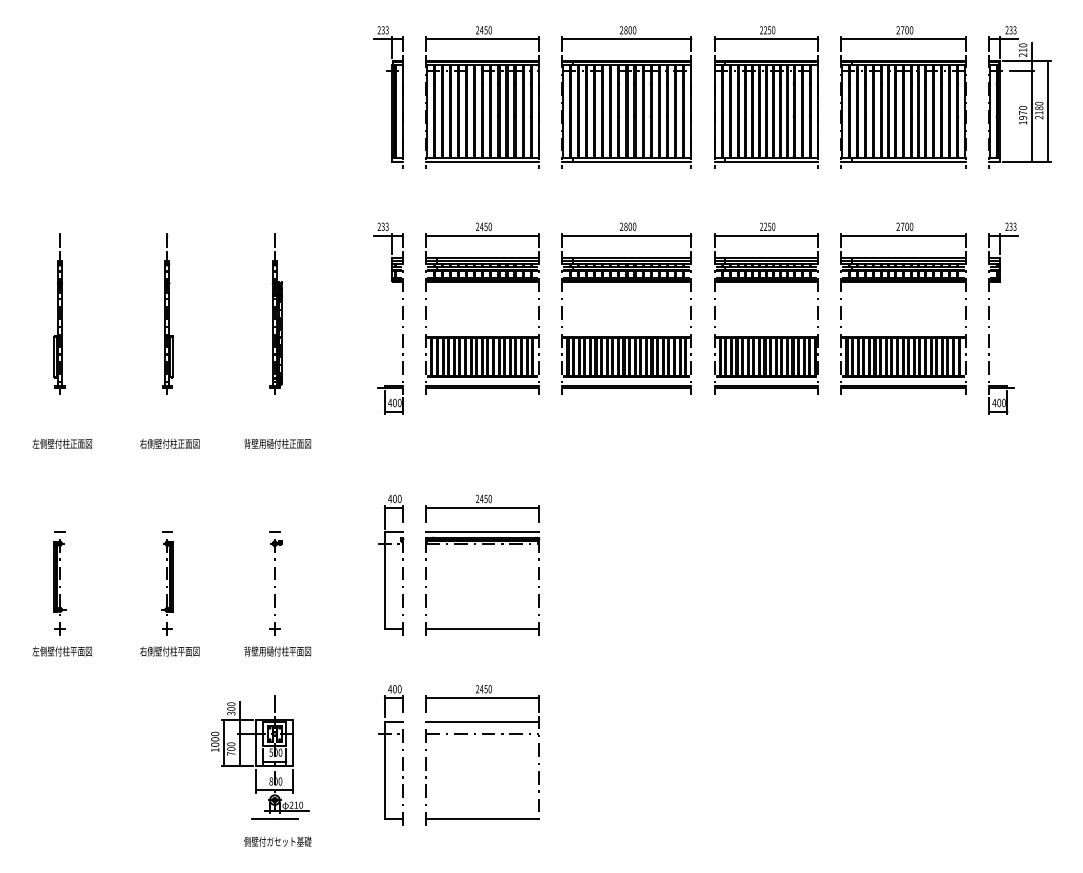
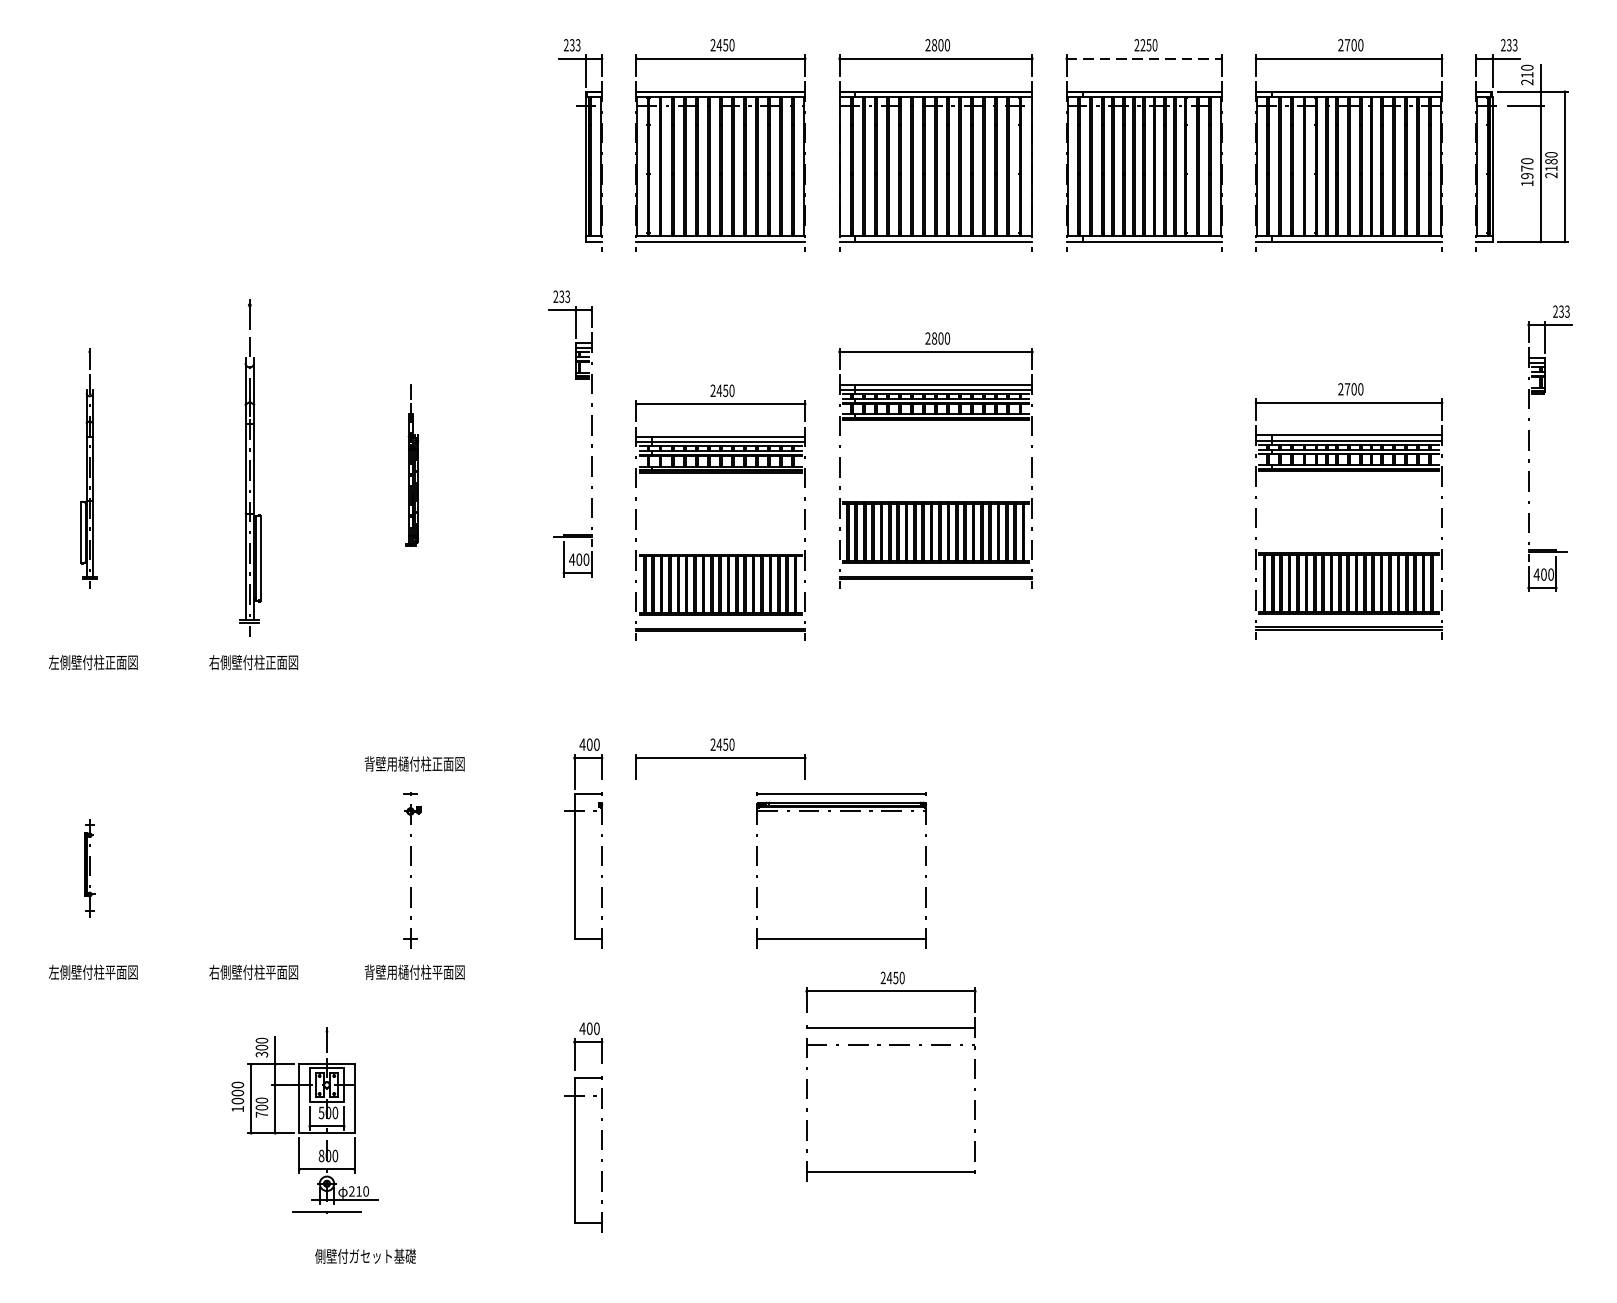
line: (766, 39) -> (1144, 58), solid -> dashed
part: (482, 282) -> (720, 473), moved
part: (766, 282) -> (1144, 421), removed
part: (903, 282) -> (1348, 472), moved
part: (167, 313) -> (250, 467), size x1.4
part: (275, 313) -> (411, 467), size x0.7
part: (402, 318) -> (590, 433), moved
part: (989, 318) -> (1529, 448), moved
text: (277, 443) -> (414, 763), moved
part: (482, 544) -> (841, 812), moved
part: (59, 583) -> (89, 870), size x0.6
part: (167, 583) -> (250, 870), removed
part: (482, 734) -> (890, 1045), moved
part: (260, 757) -> (305, 1120), moved
text: (277, 841) -> (365, 1256), moved

